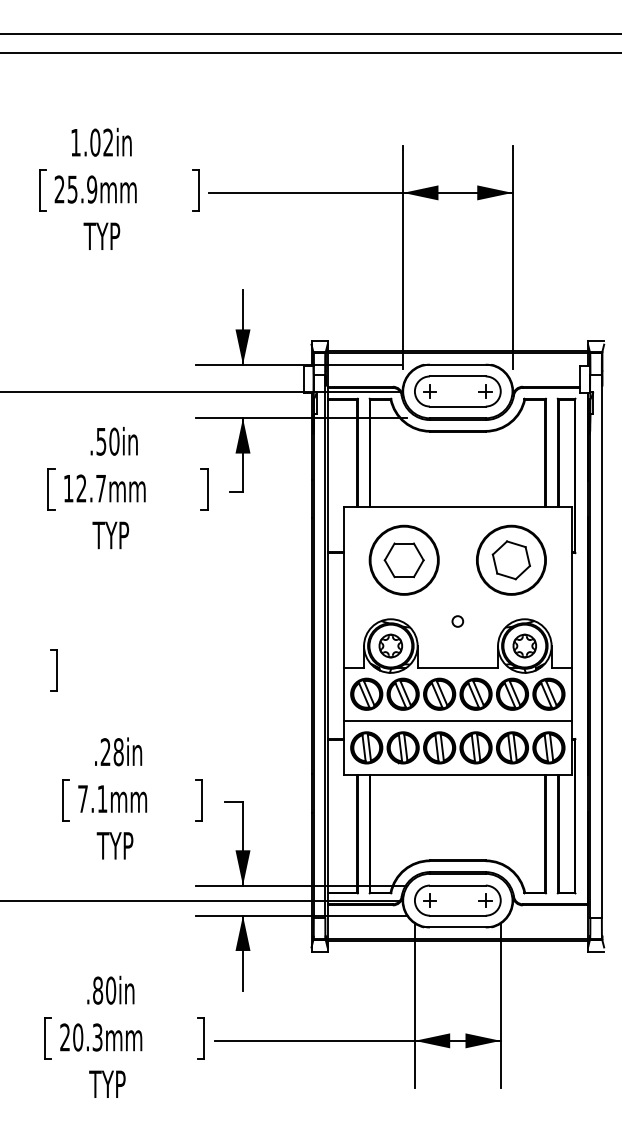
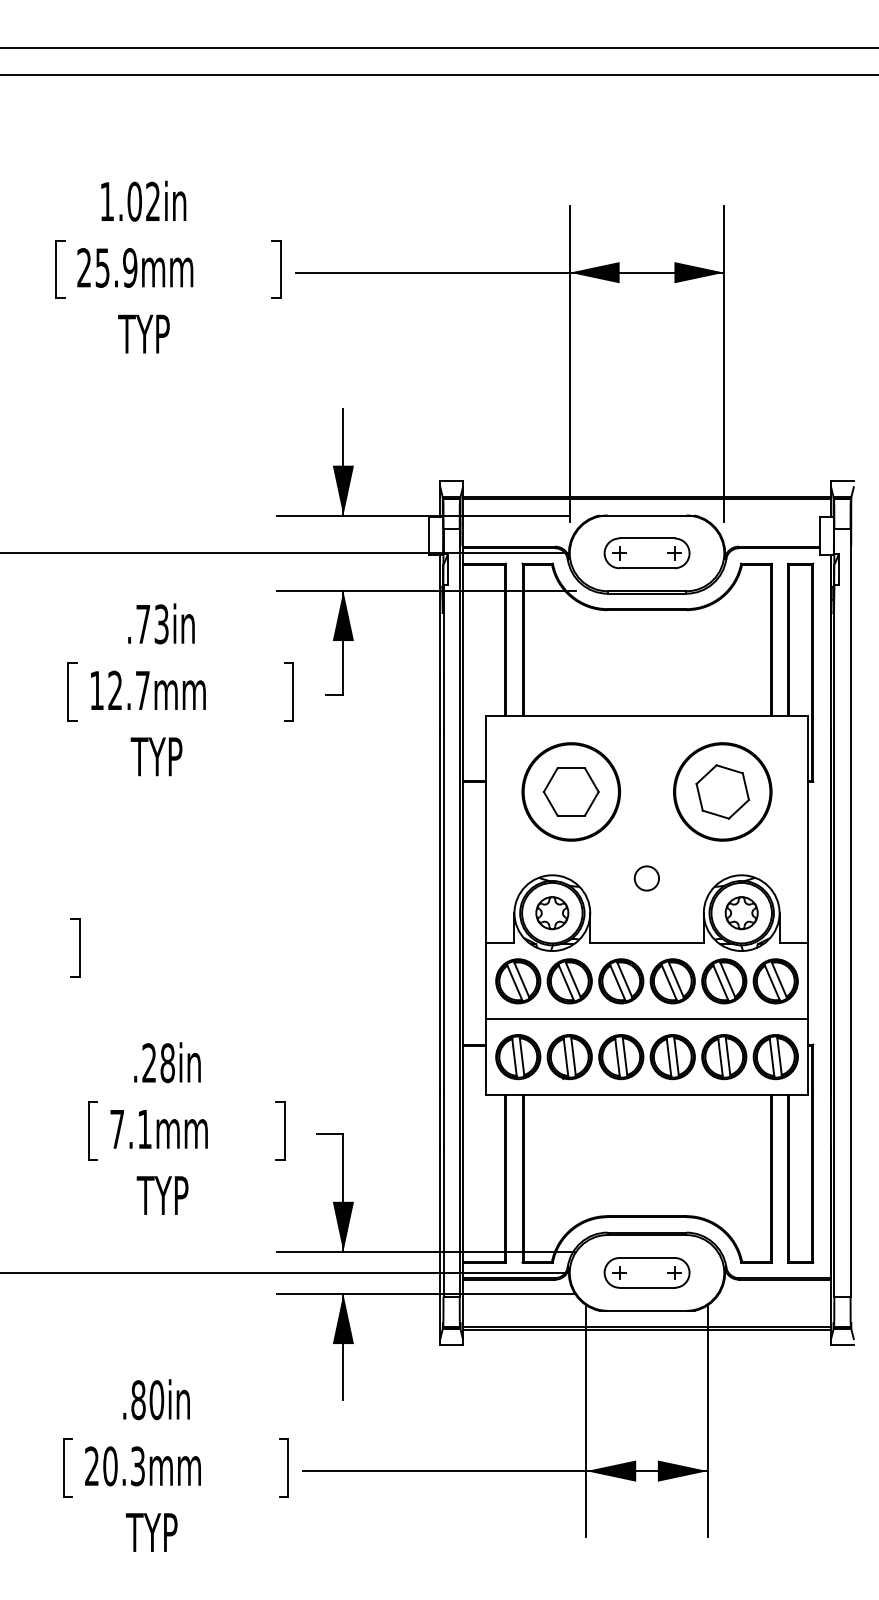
part: (457, 391) -> (646, 553), size x0.7
text: (107, 441) -> (151, 624), .50in -> .73in
circle: (457, 621) -> (646, 878), size x1.6
part: (457, 900) -> (646, 1272), size x0.7

